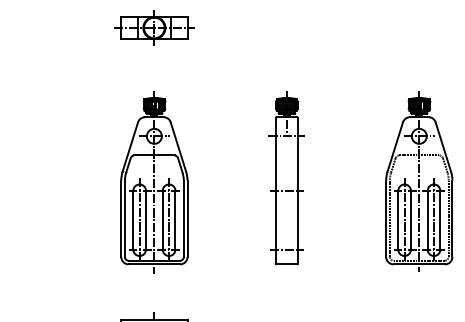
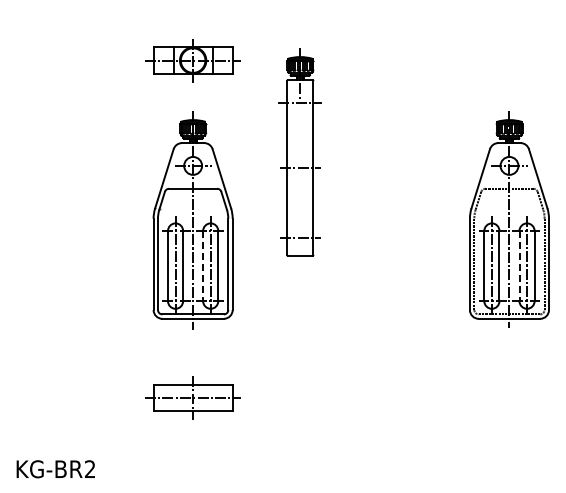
part: (153, 27) -> (192, 60), moved
part: (286, 177) -> (299, 152), moved
line: (163, 220) -> (203, 266), solid -> dashed
line: (427, 220) -> (519, 266), solid -> dashed

